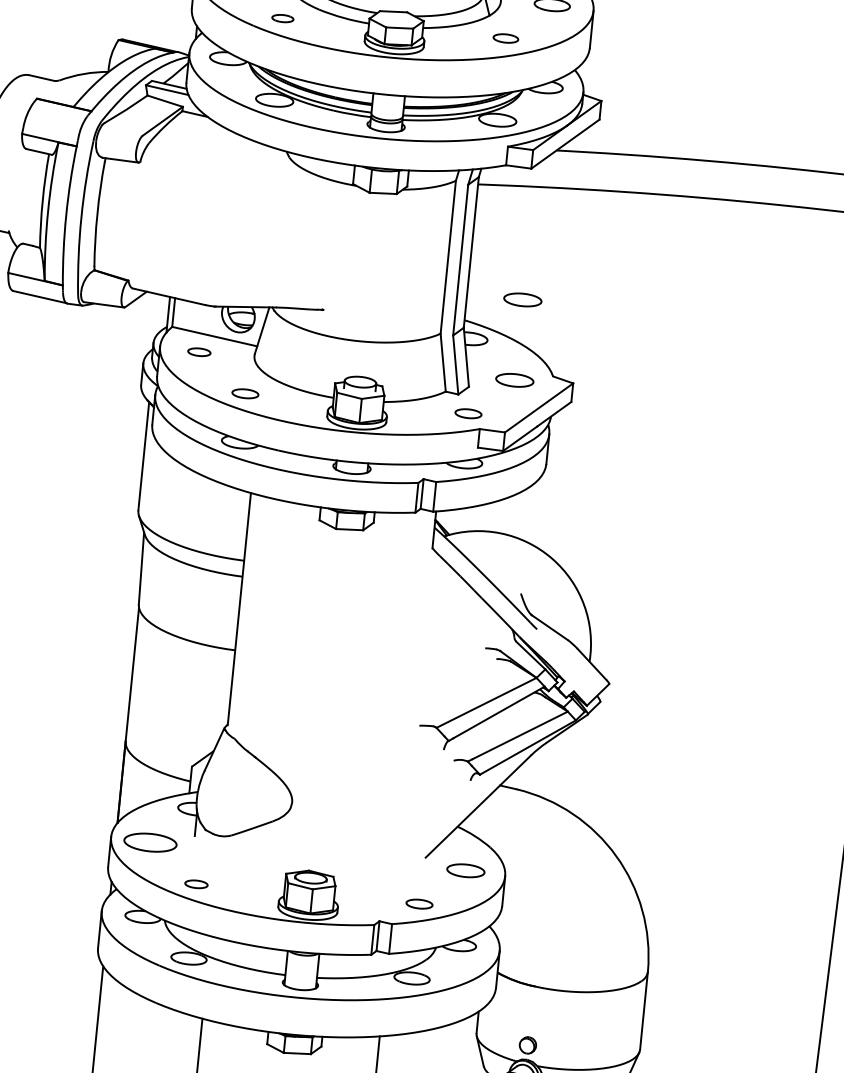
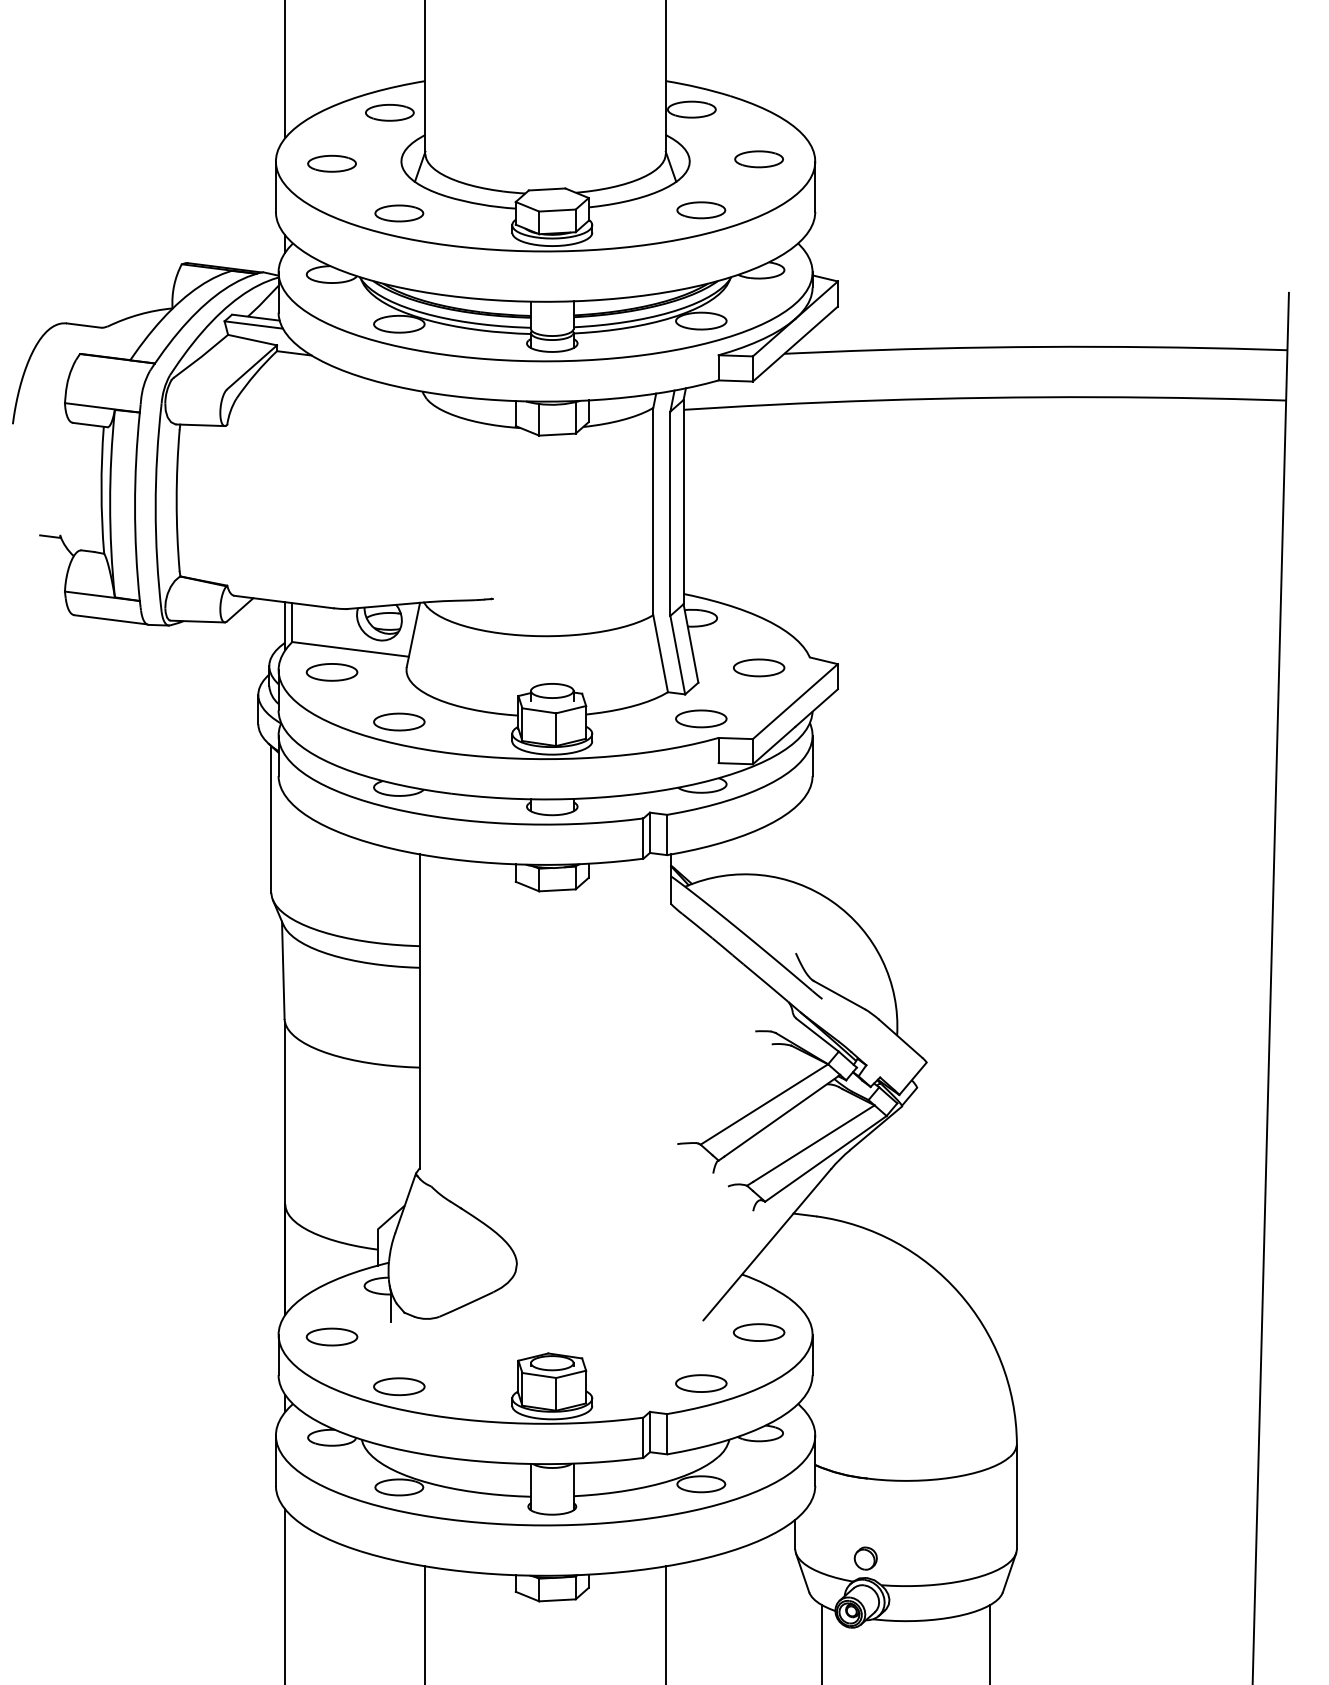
part: (282, 18) -> (399, 213), size x1.67
part: (506, 38) -> (701, 210), size x1.43
part: (523, 299) -> (759, 558), removed
part: (198, 352) -> (331, 672), size x1.67
part: (245, 393) -> (399, 721), size x1.43
part: (468, 413) -> (701, 718), size x1.43
part: (150, 842) -> (331, 1336), size x0.71
part: (196, 884) -> (399, 1386), size x1.67
part: (419, 904) -> (701, 1383), size x1.43

